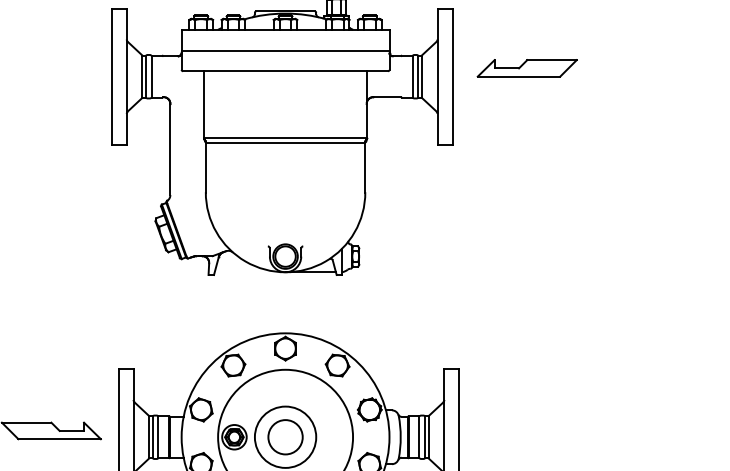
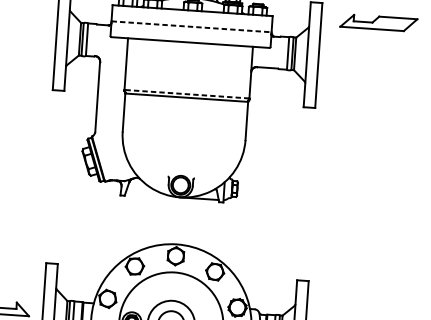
line: (285, 50) -> (191, 26), solid -> dashed
part: (526, 68) -> (378, 23), moved
line: (285, 138) -> (186, 94), solid -> dashed

